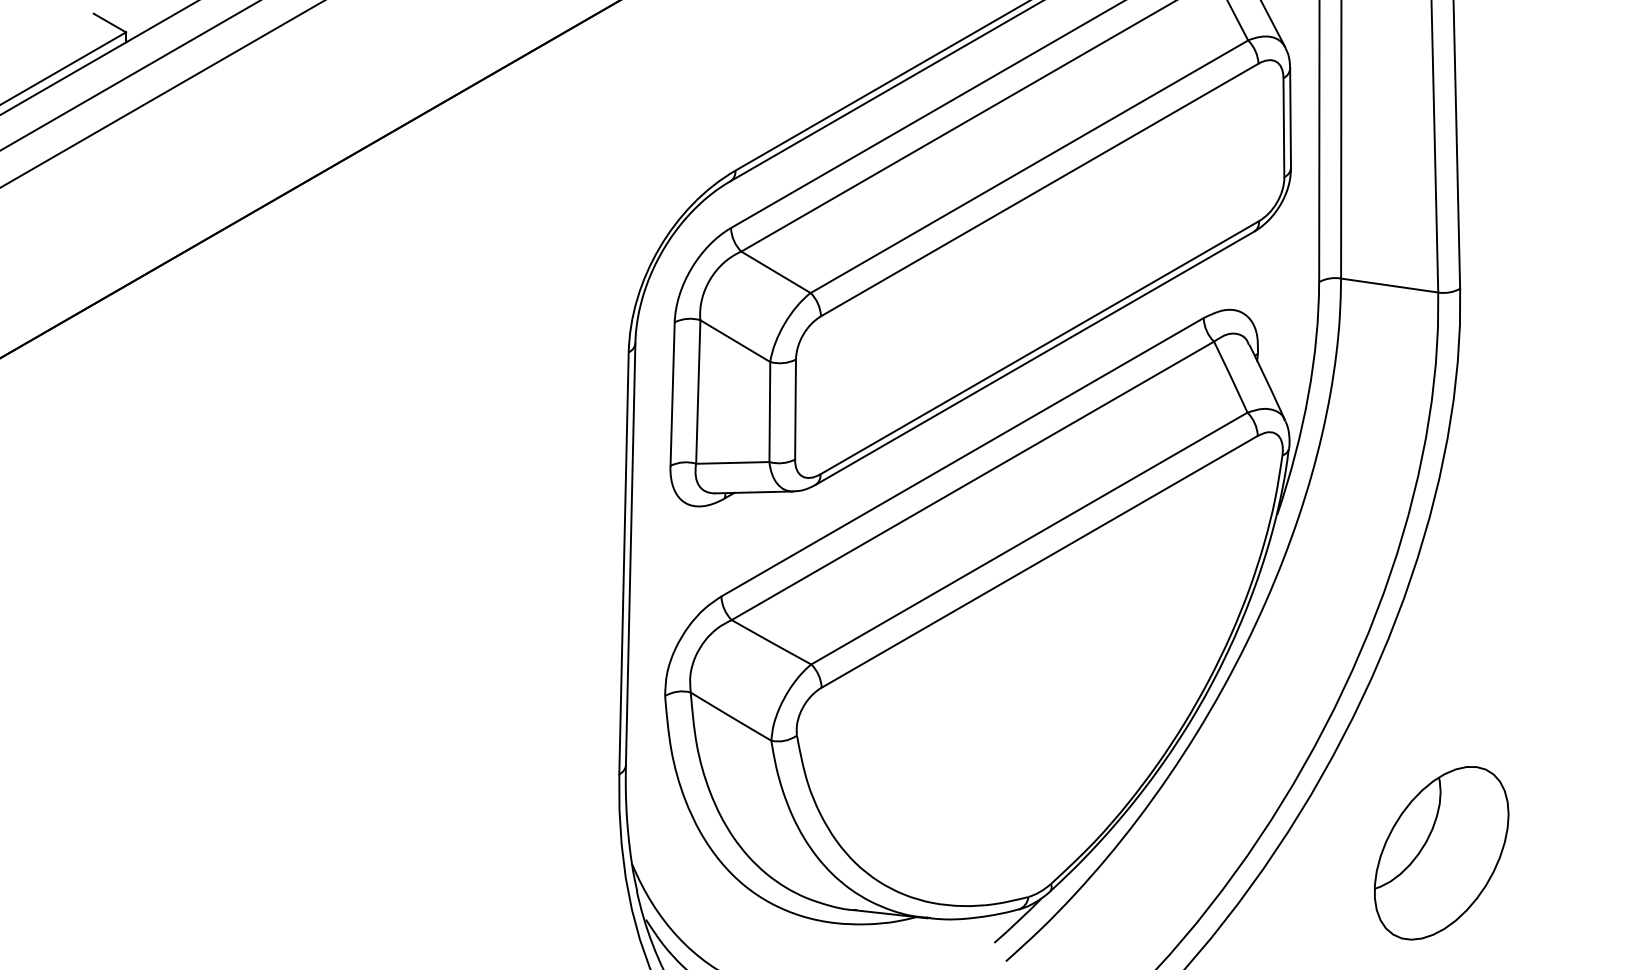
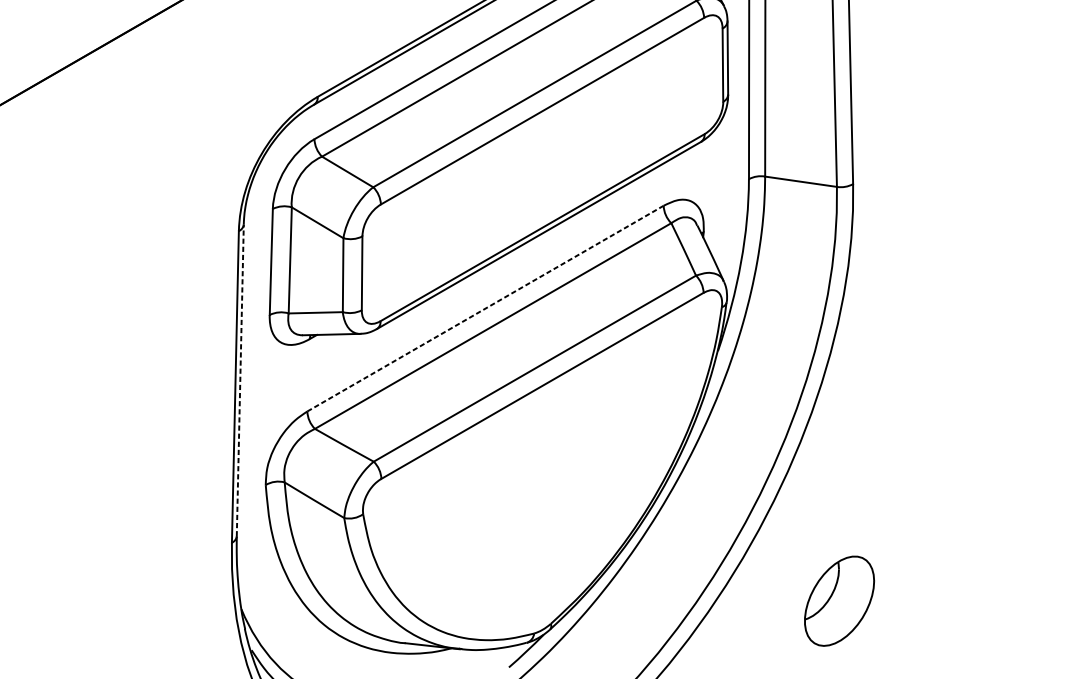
line: (962, 457) -> (485, 308), solid -> dashed
line: (630, 554) -> (240, 380), solid -> dashed
part: (1441, 853) -> (839, 601), size x0.7

